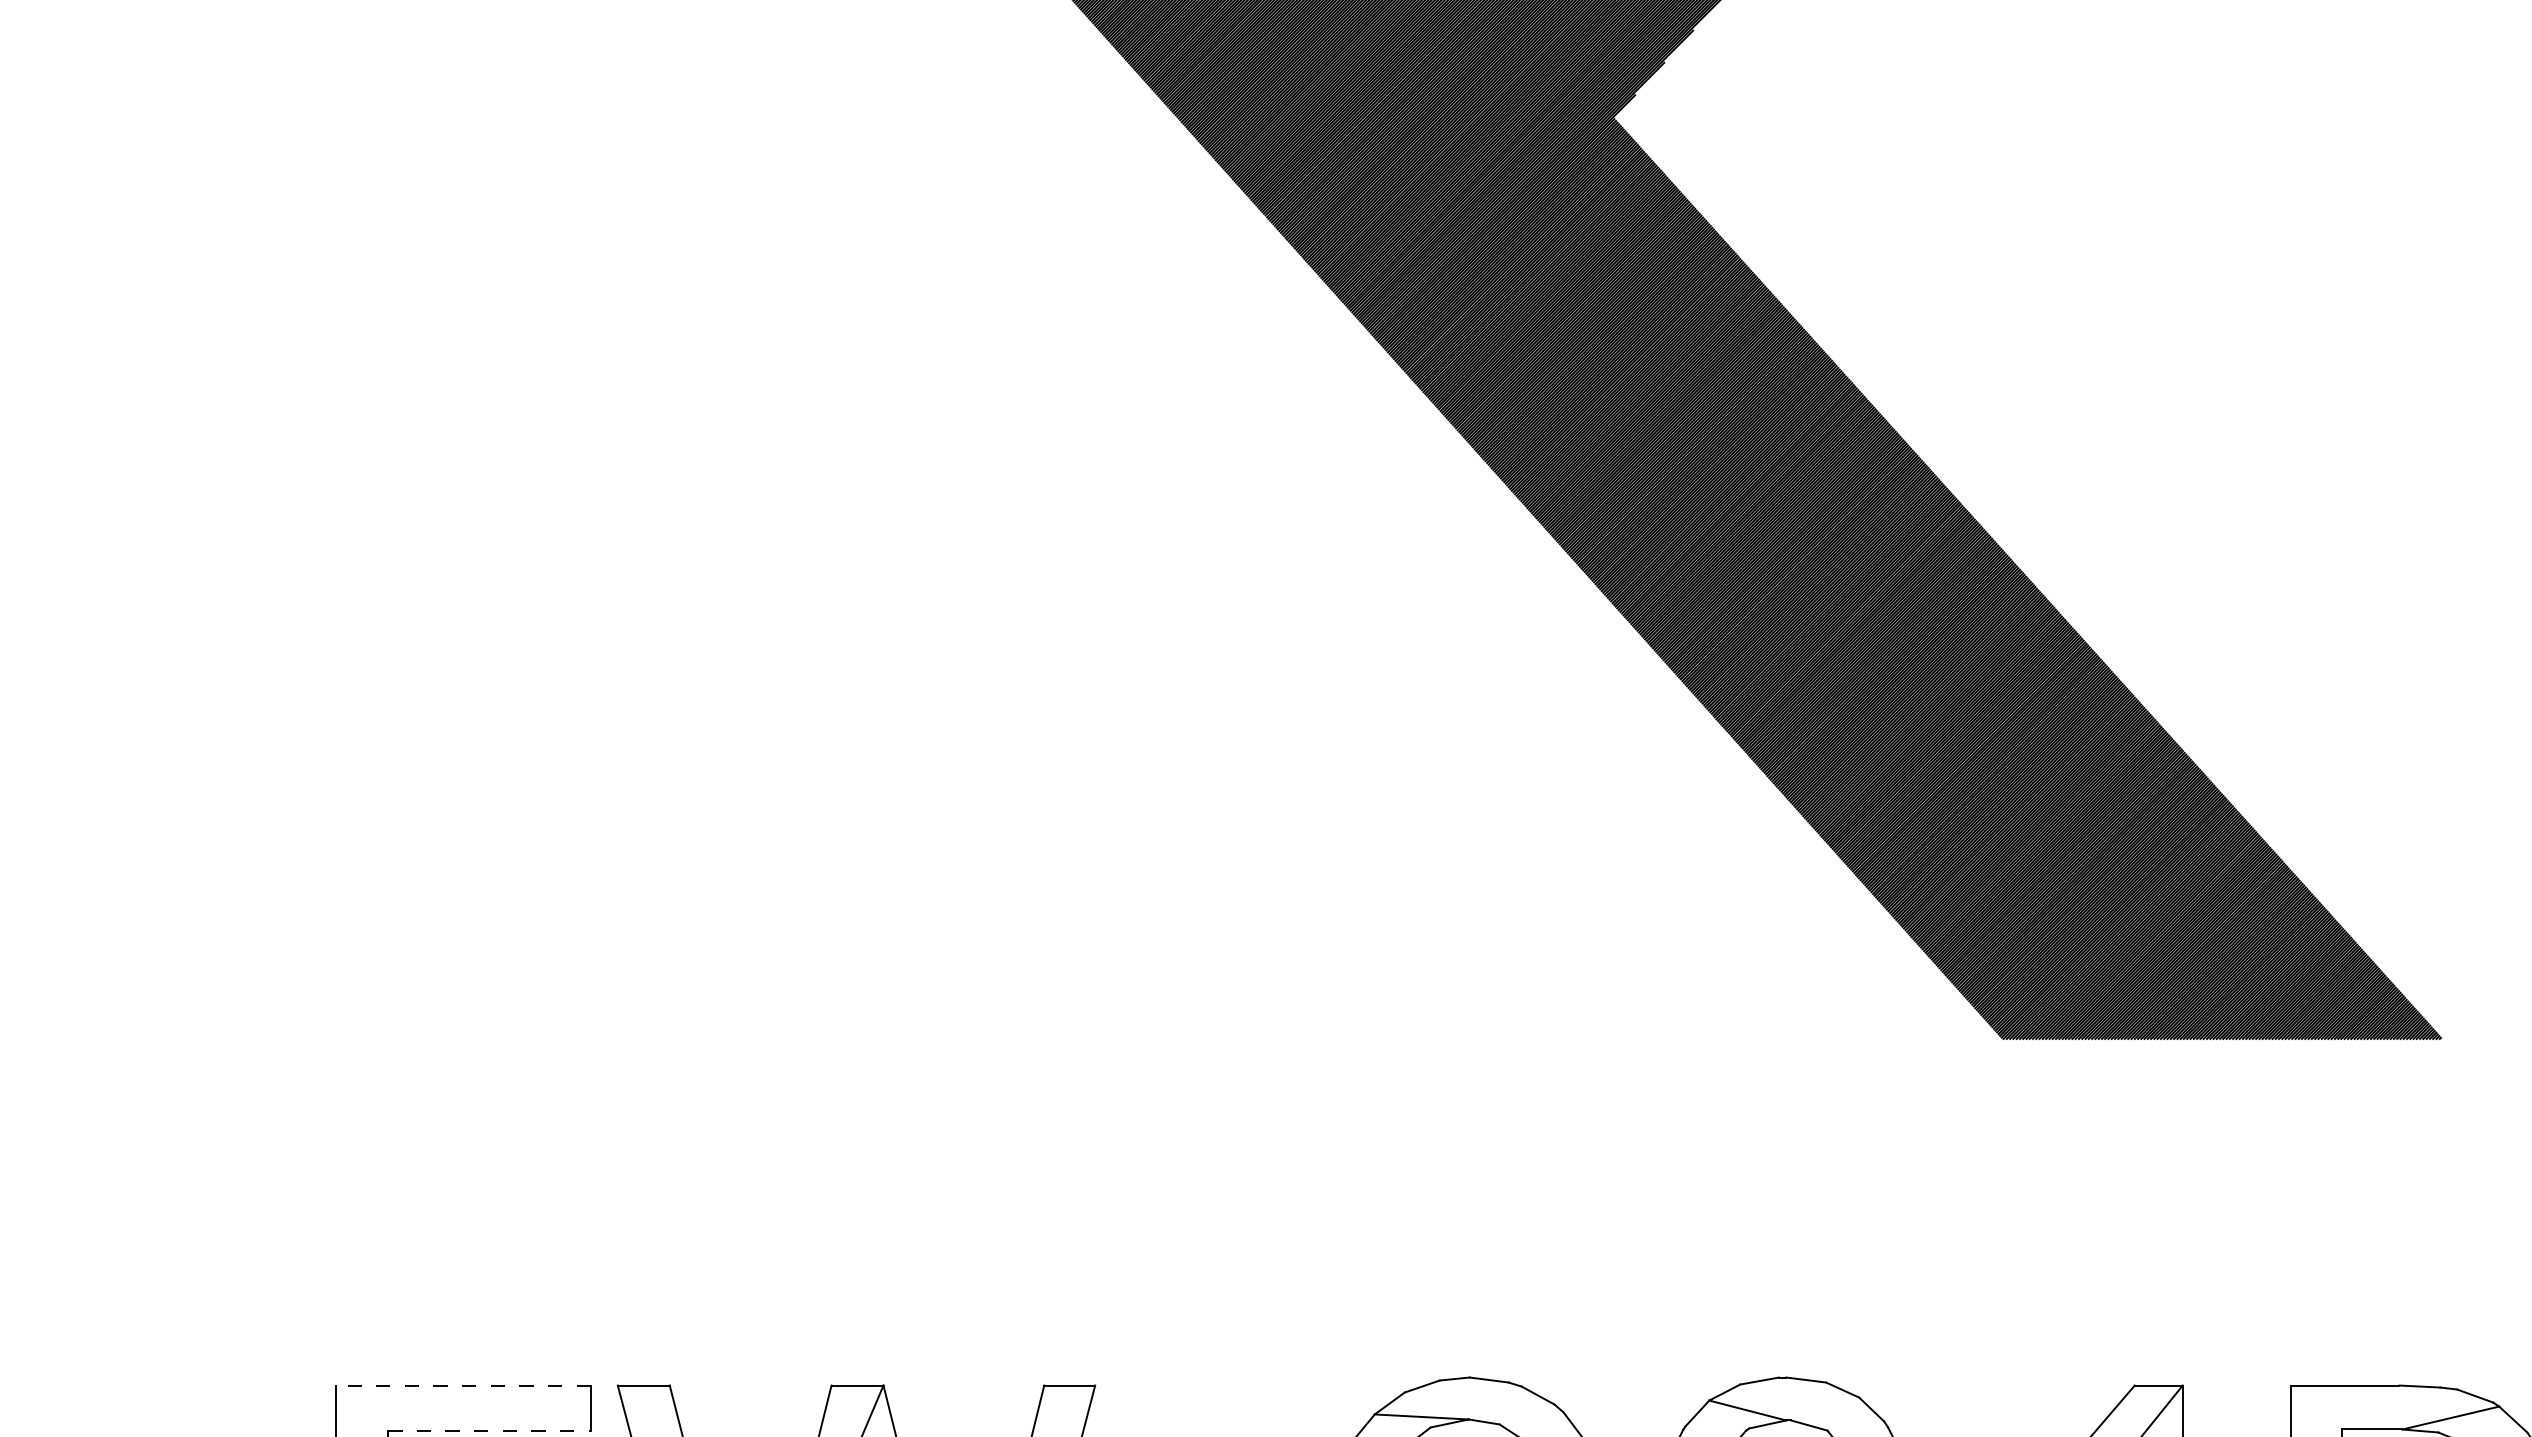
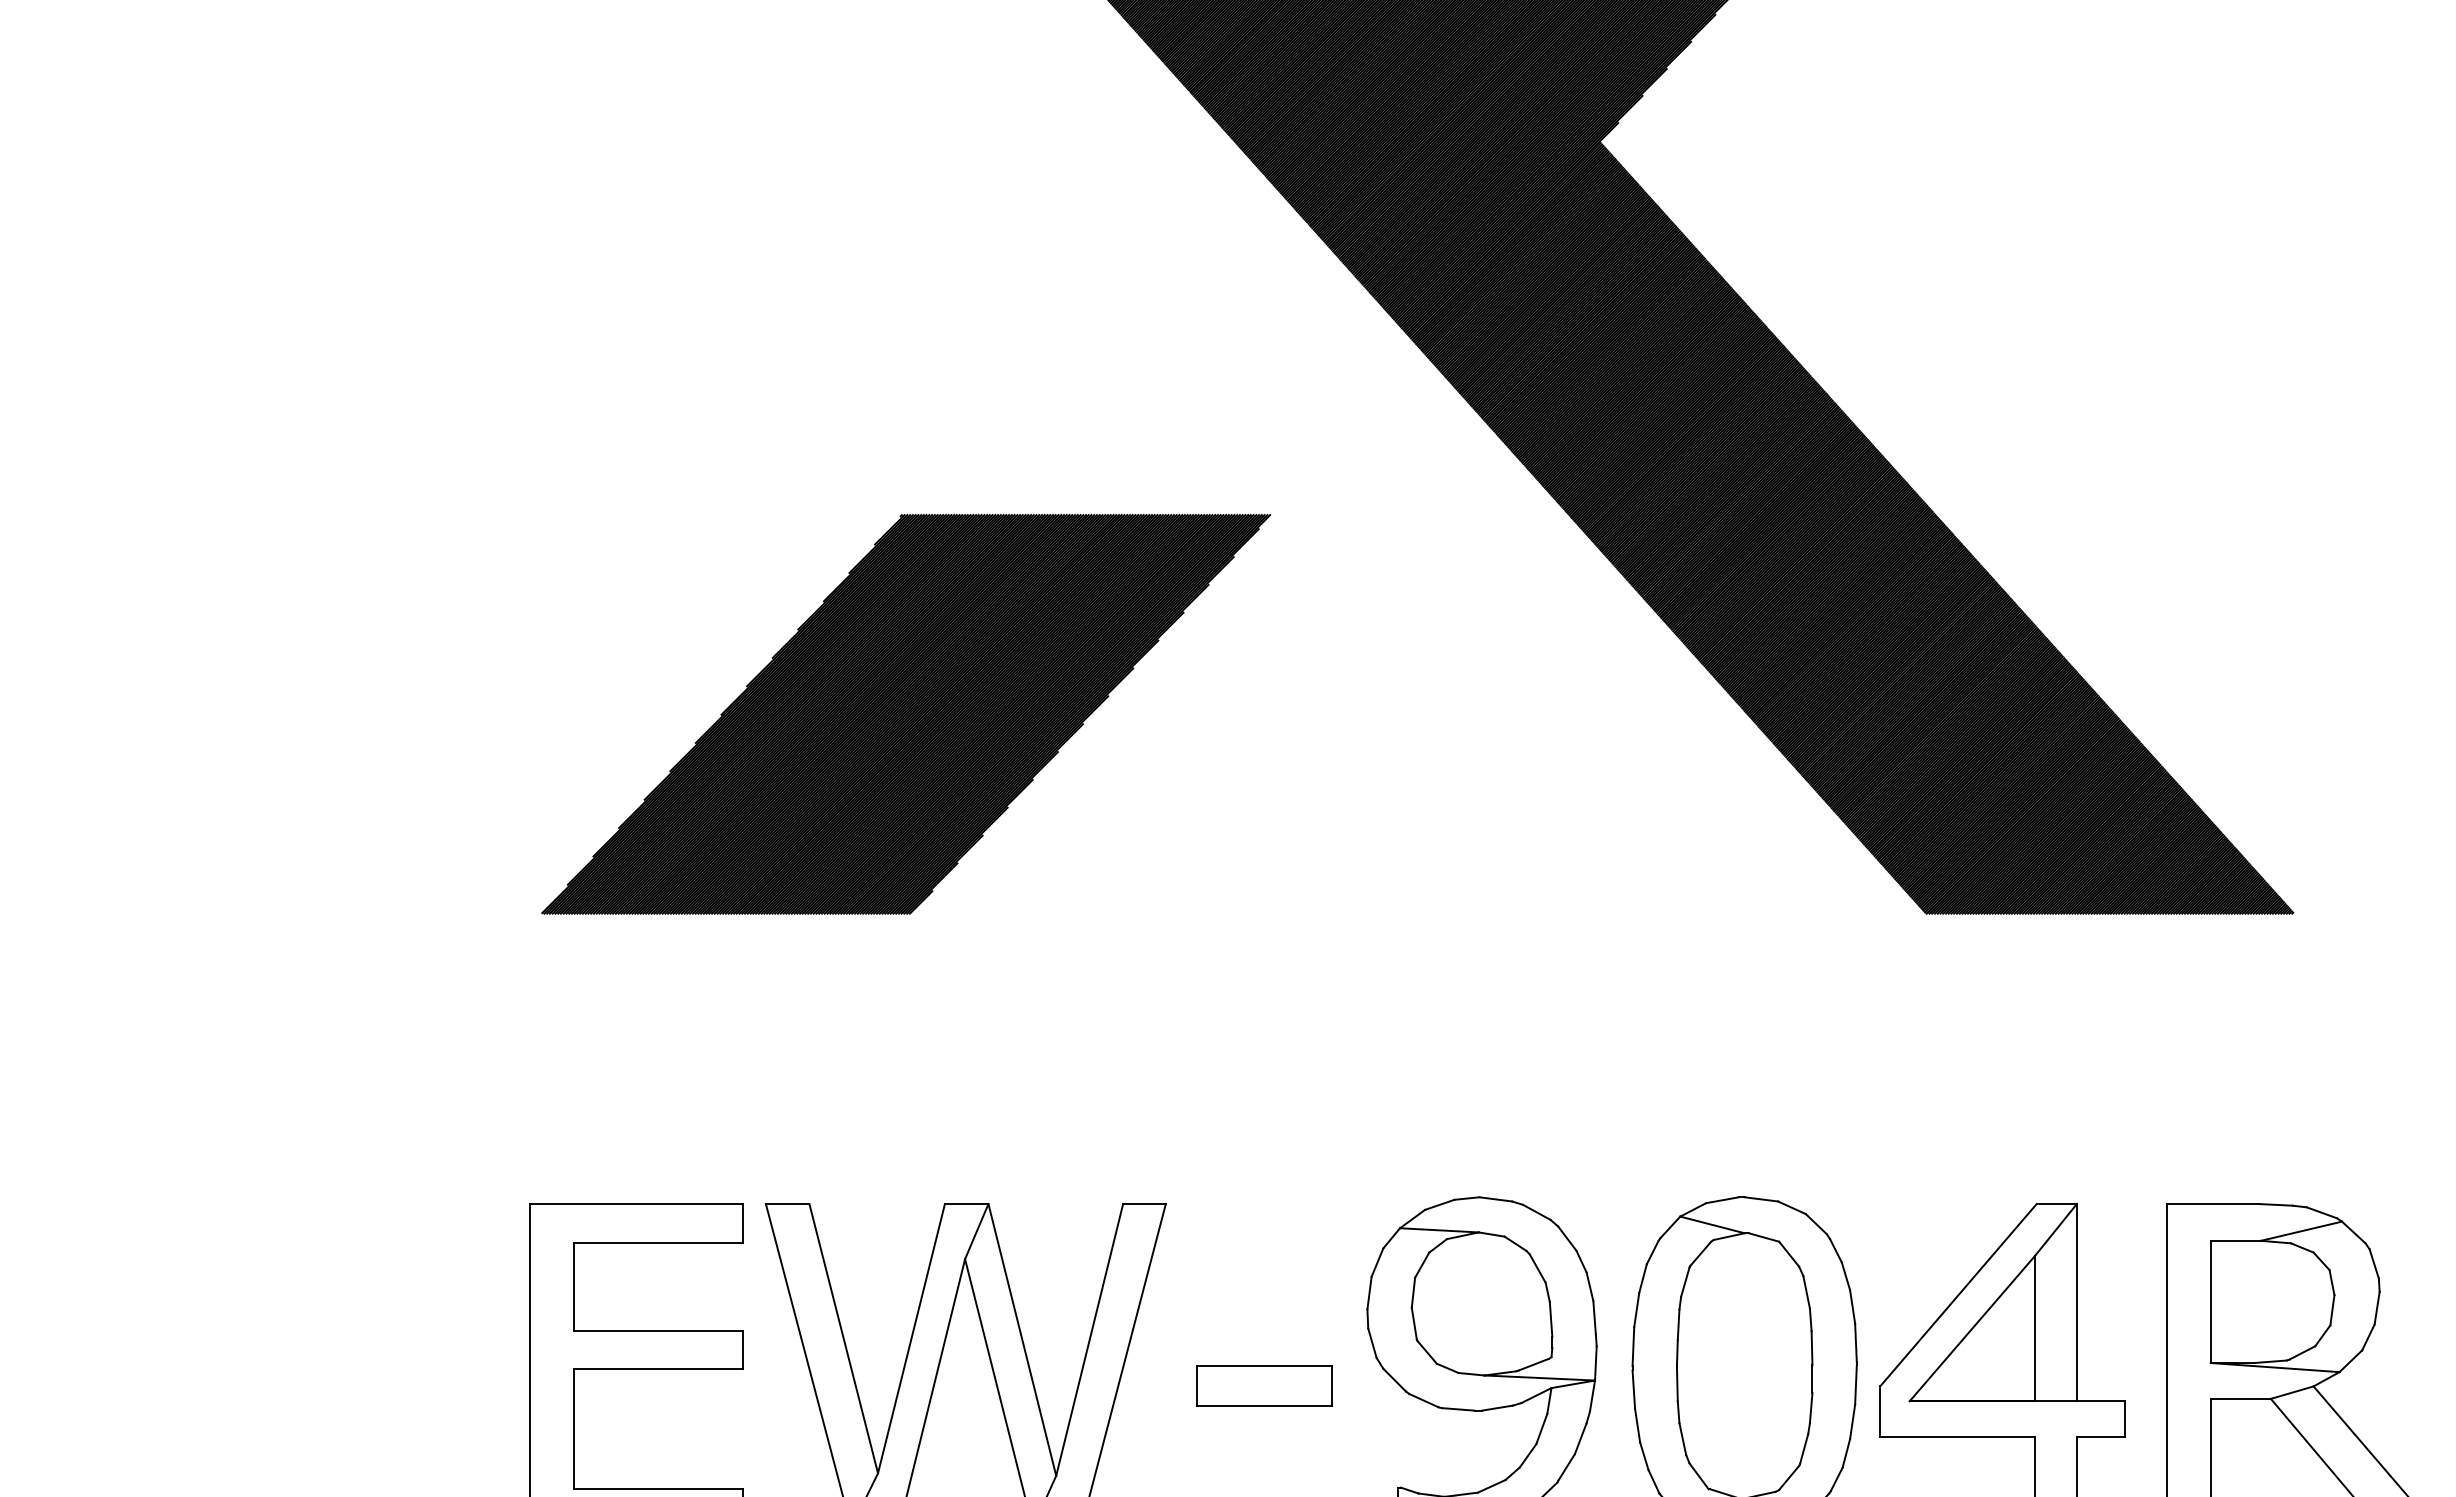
part: (785, 801) -> (906, 714), added
line: (463, 1386) -> (636, 1204), dashed -> solid
line: (489, 1431) -> (658, 1242), dashed -> solid

